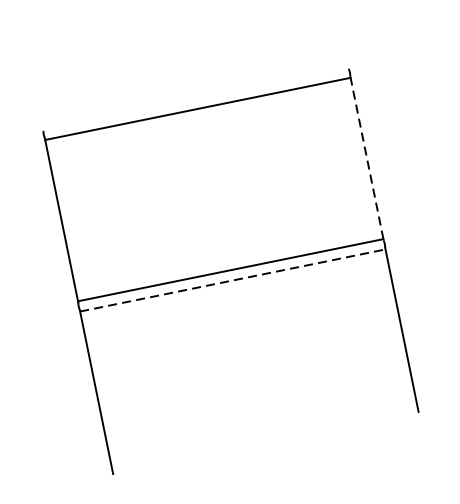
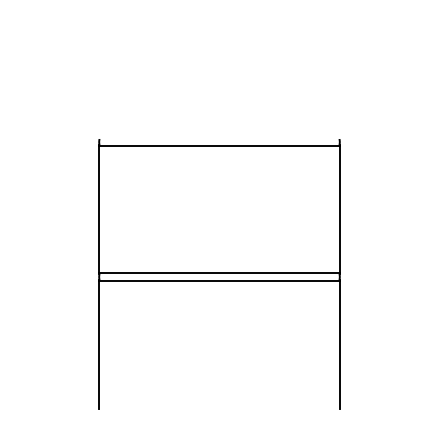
line: (367, 159) -> (339, 210), dashed -> solid
line: (234, 280) -> (220, 281), dashed -> solid

